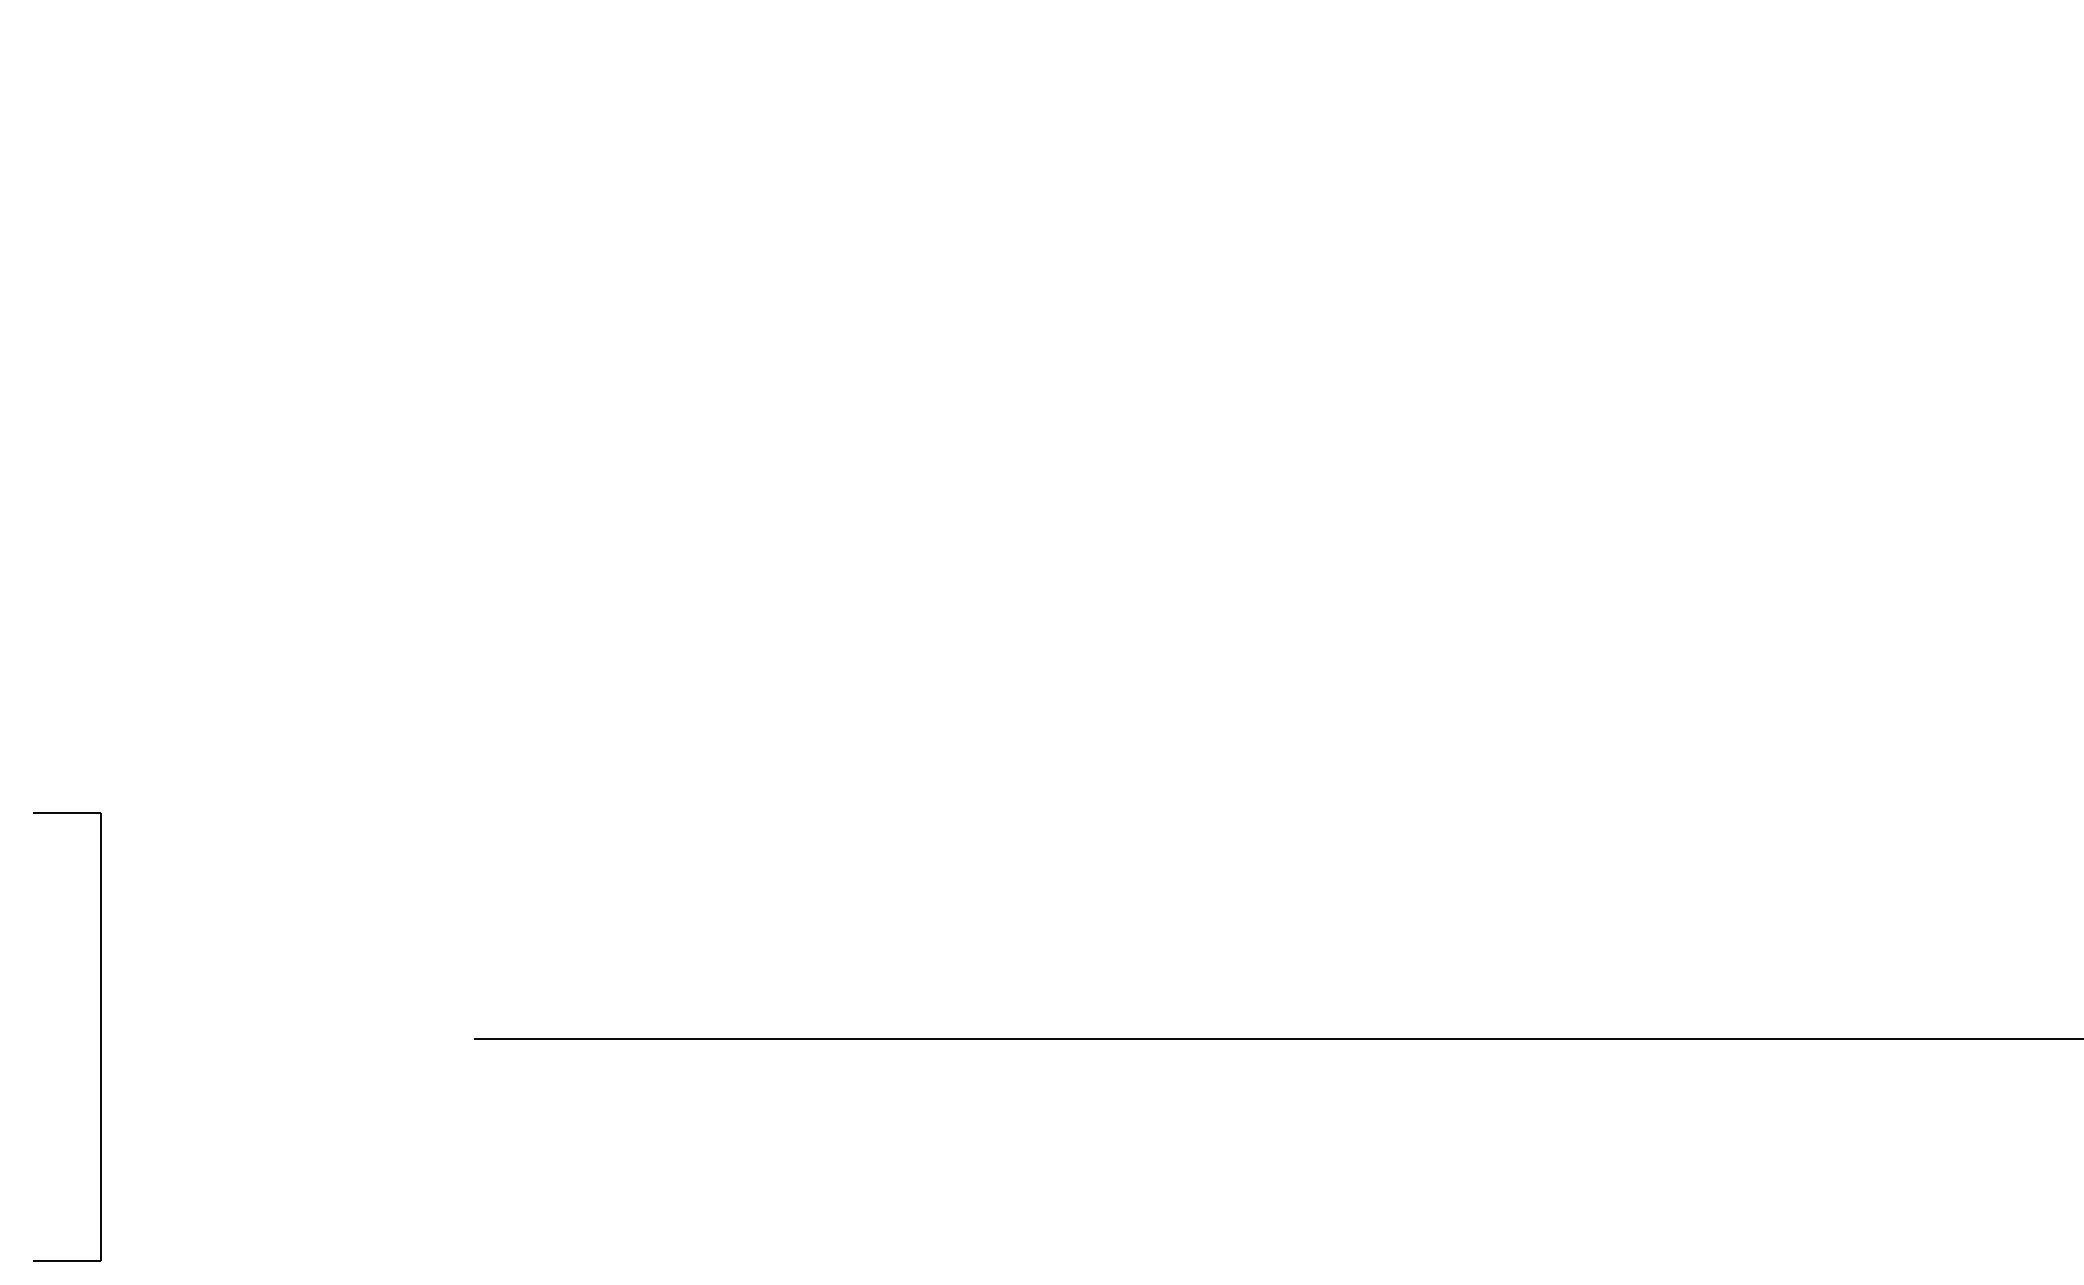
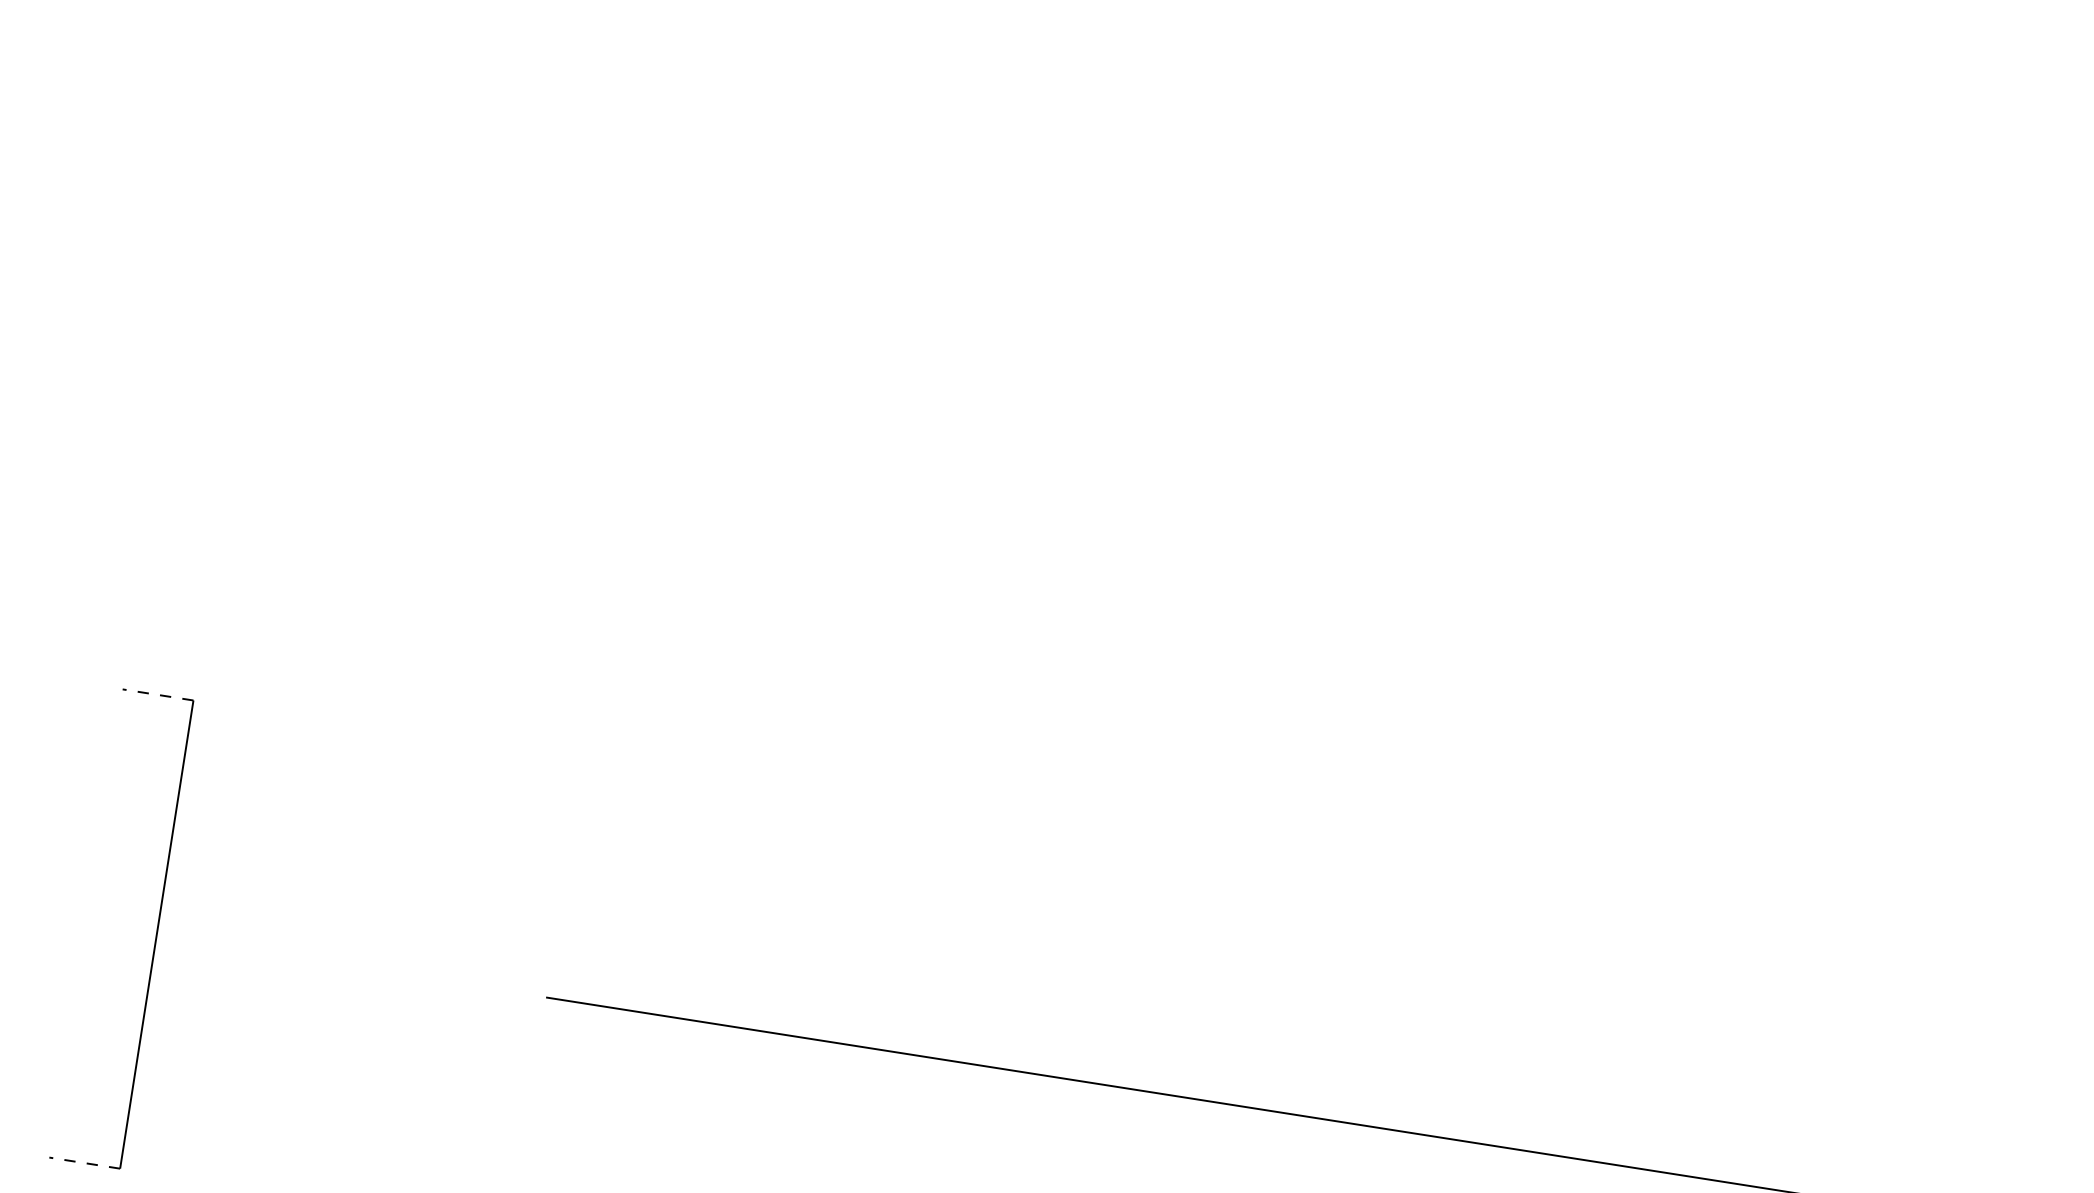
line: (67, 812) -> (158, 694), solid -> dashed
line: (67, 1261) -> (84, 1163), solid -> dashed

